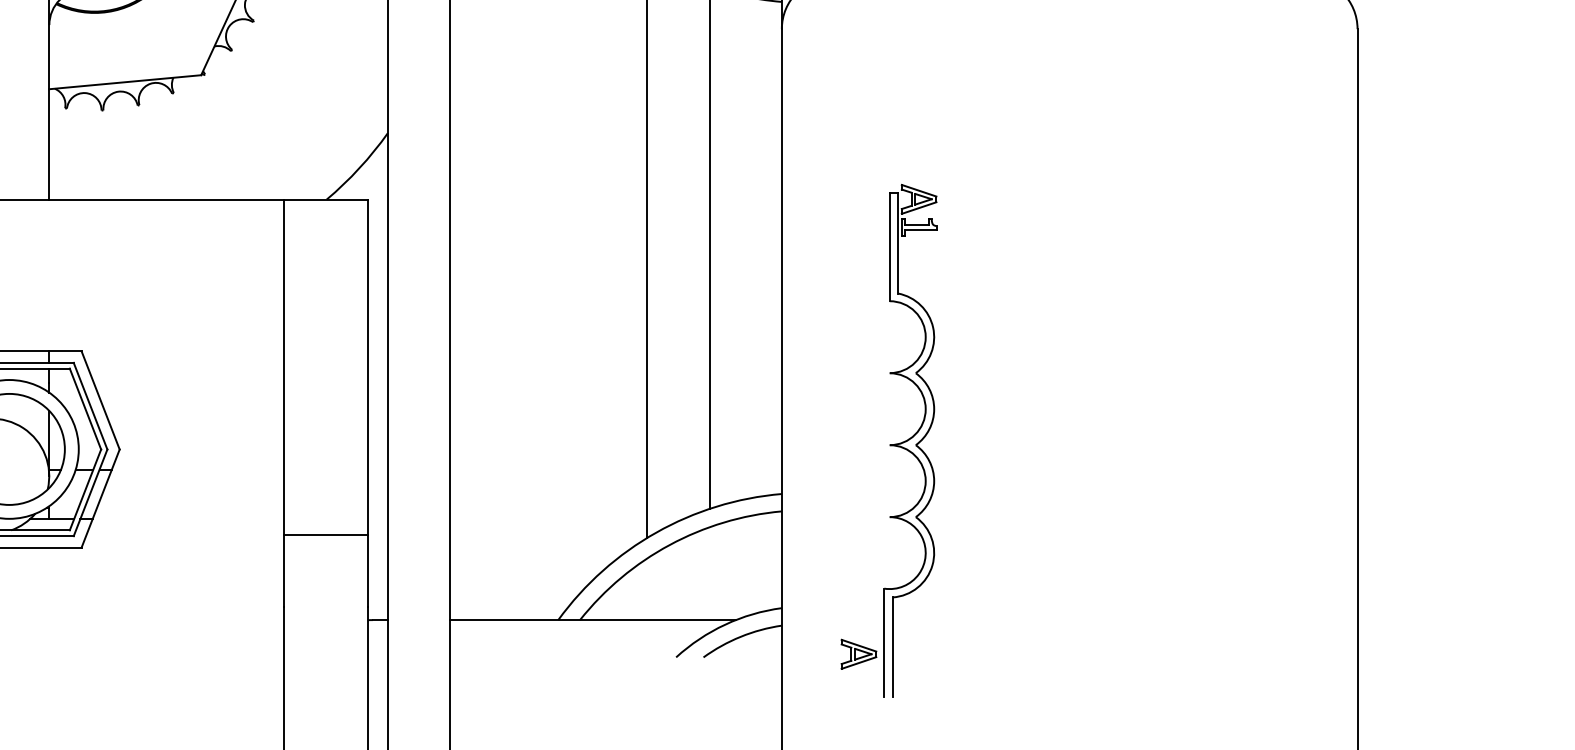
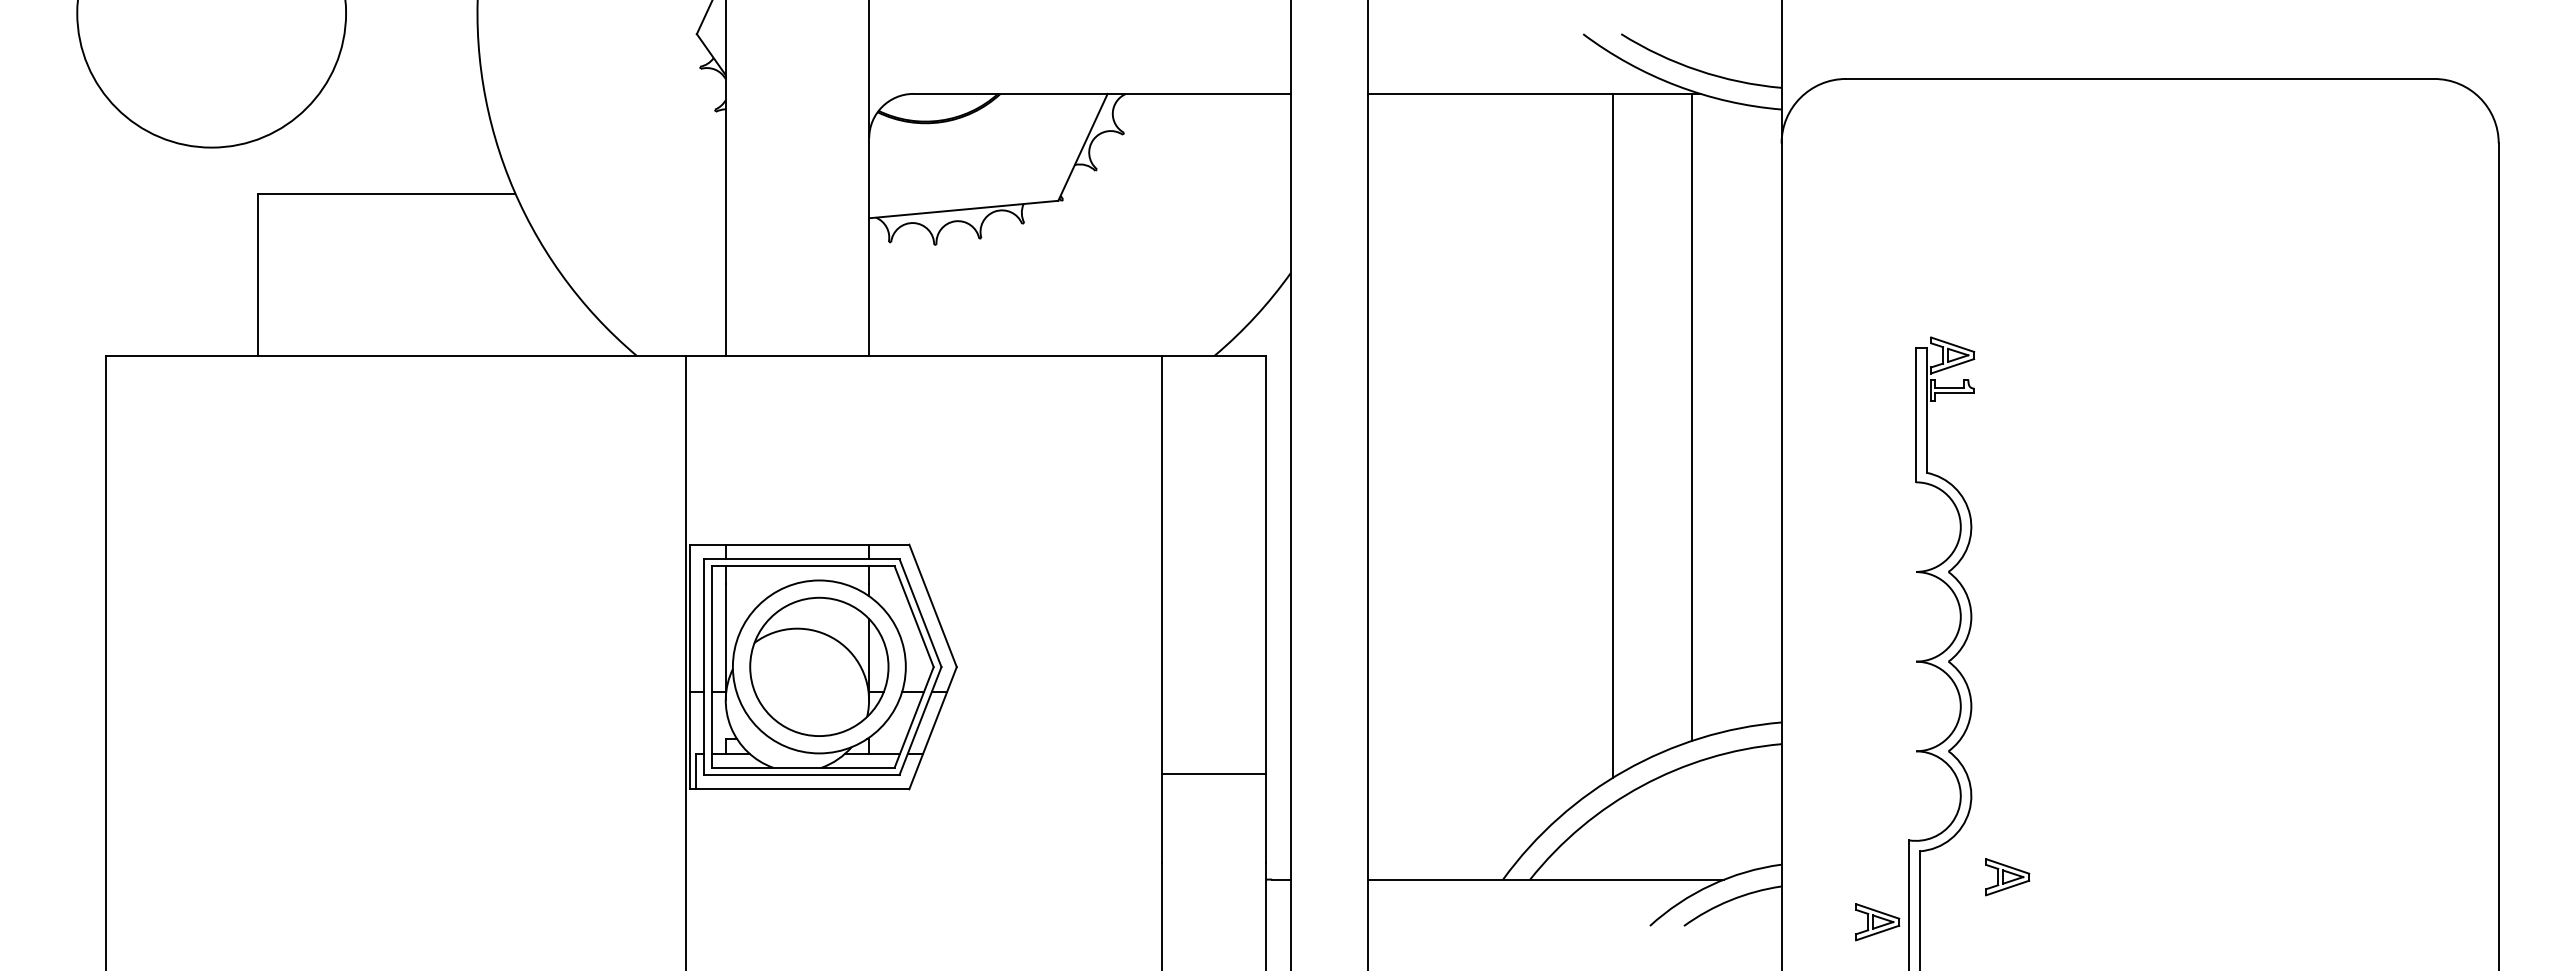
part: (963, 618) -> (2007, 877), added

